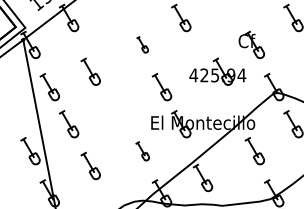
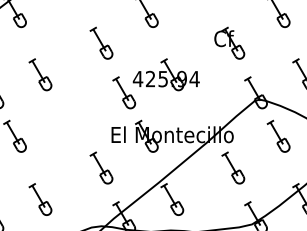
part: (142, 44) -> (101, 42), size x1.67
part: (217, 71) -> (165, 74), moved
part: (142, 151) -> (101, 168), size x1.43
part: (90, 165) -> (40, 199), moved

